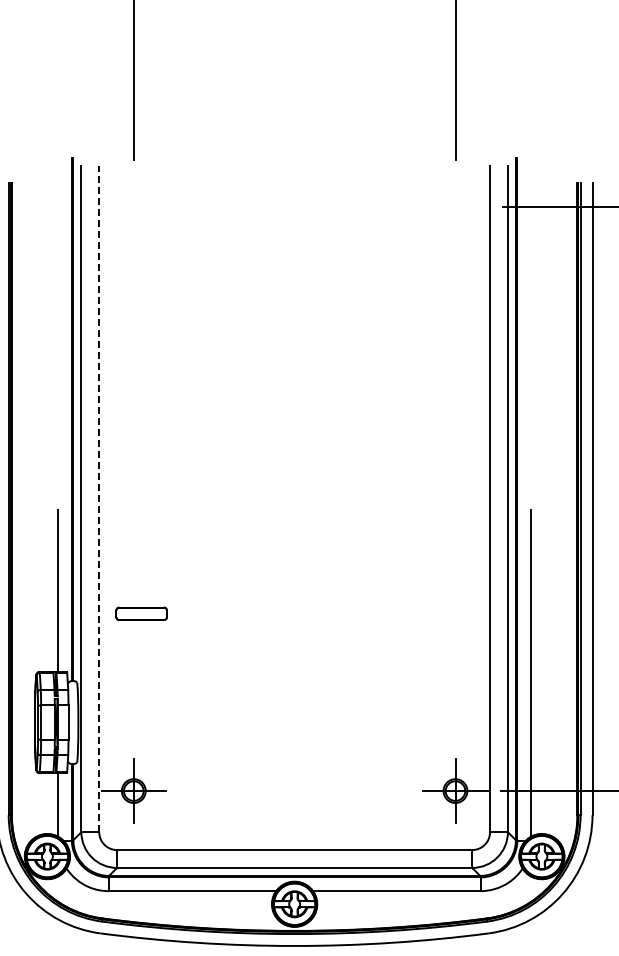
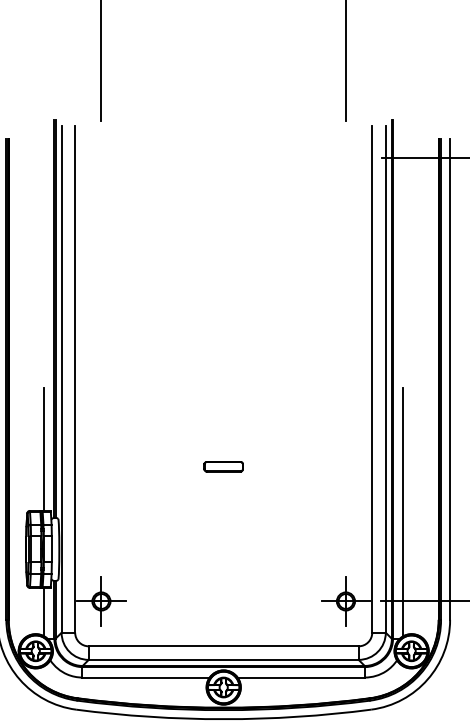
line: (99, 498) -> (75, 379), dashed -> solid
part: (141, 613) -> (223, 466), moved

